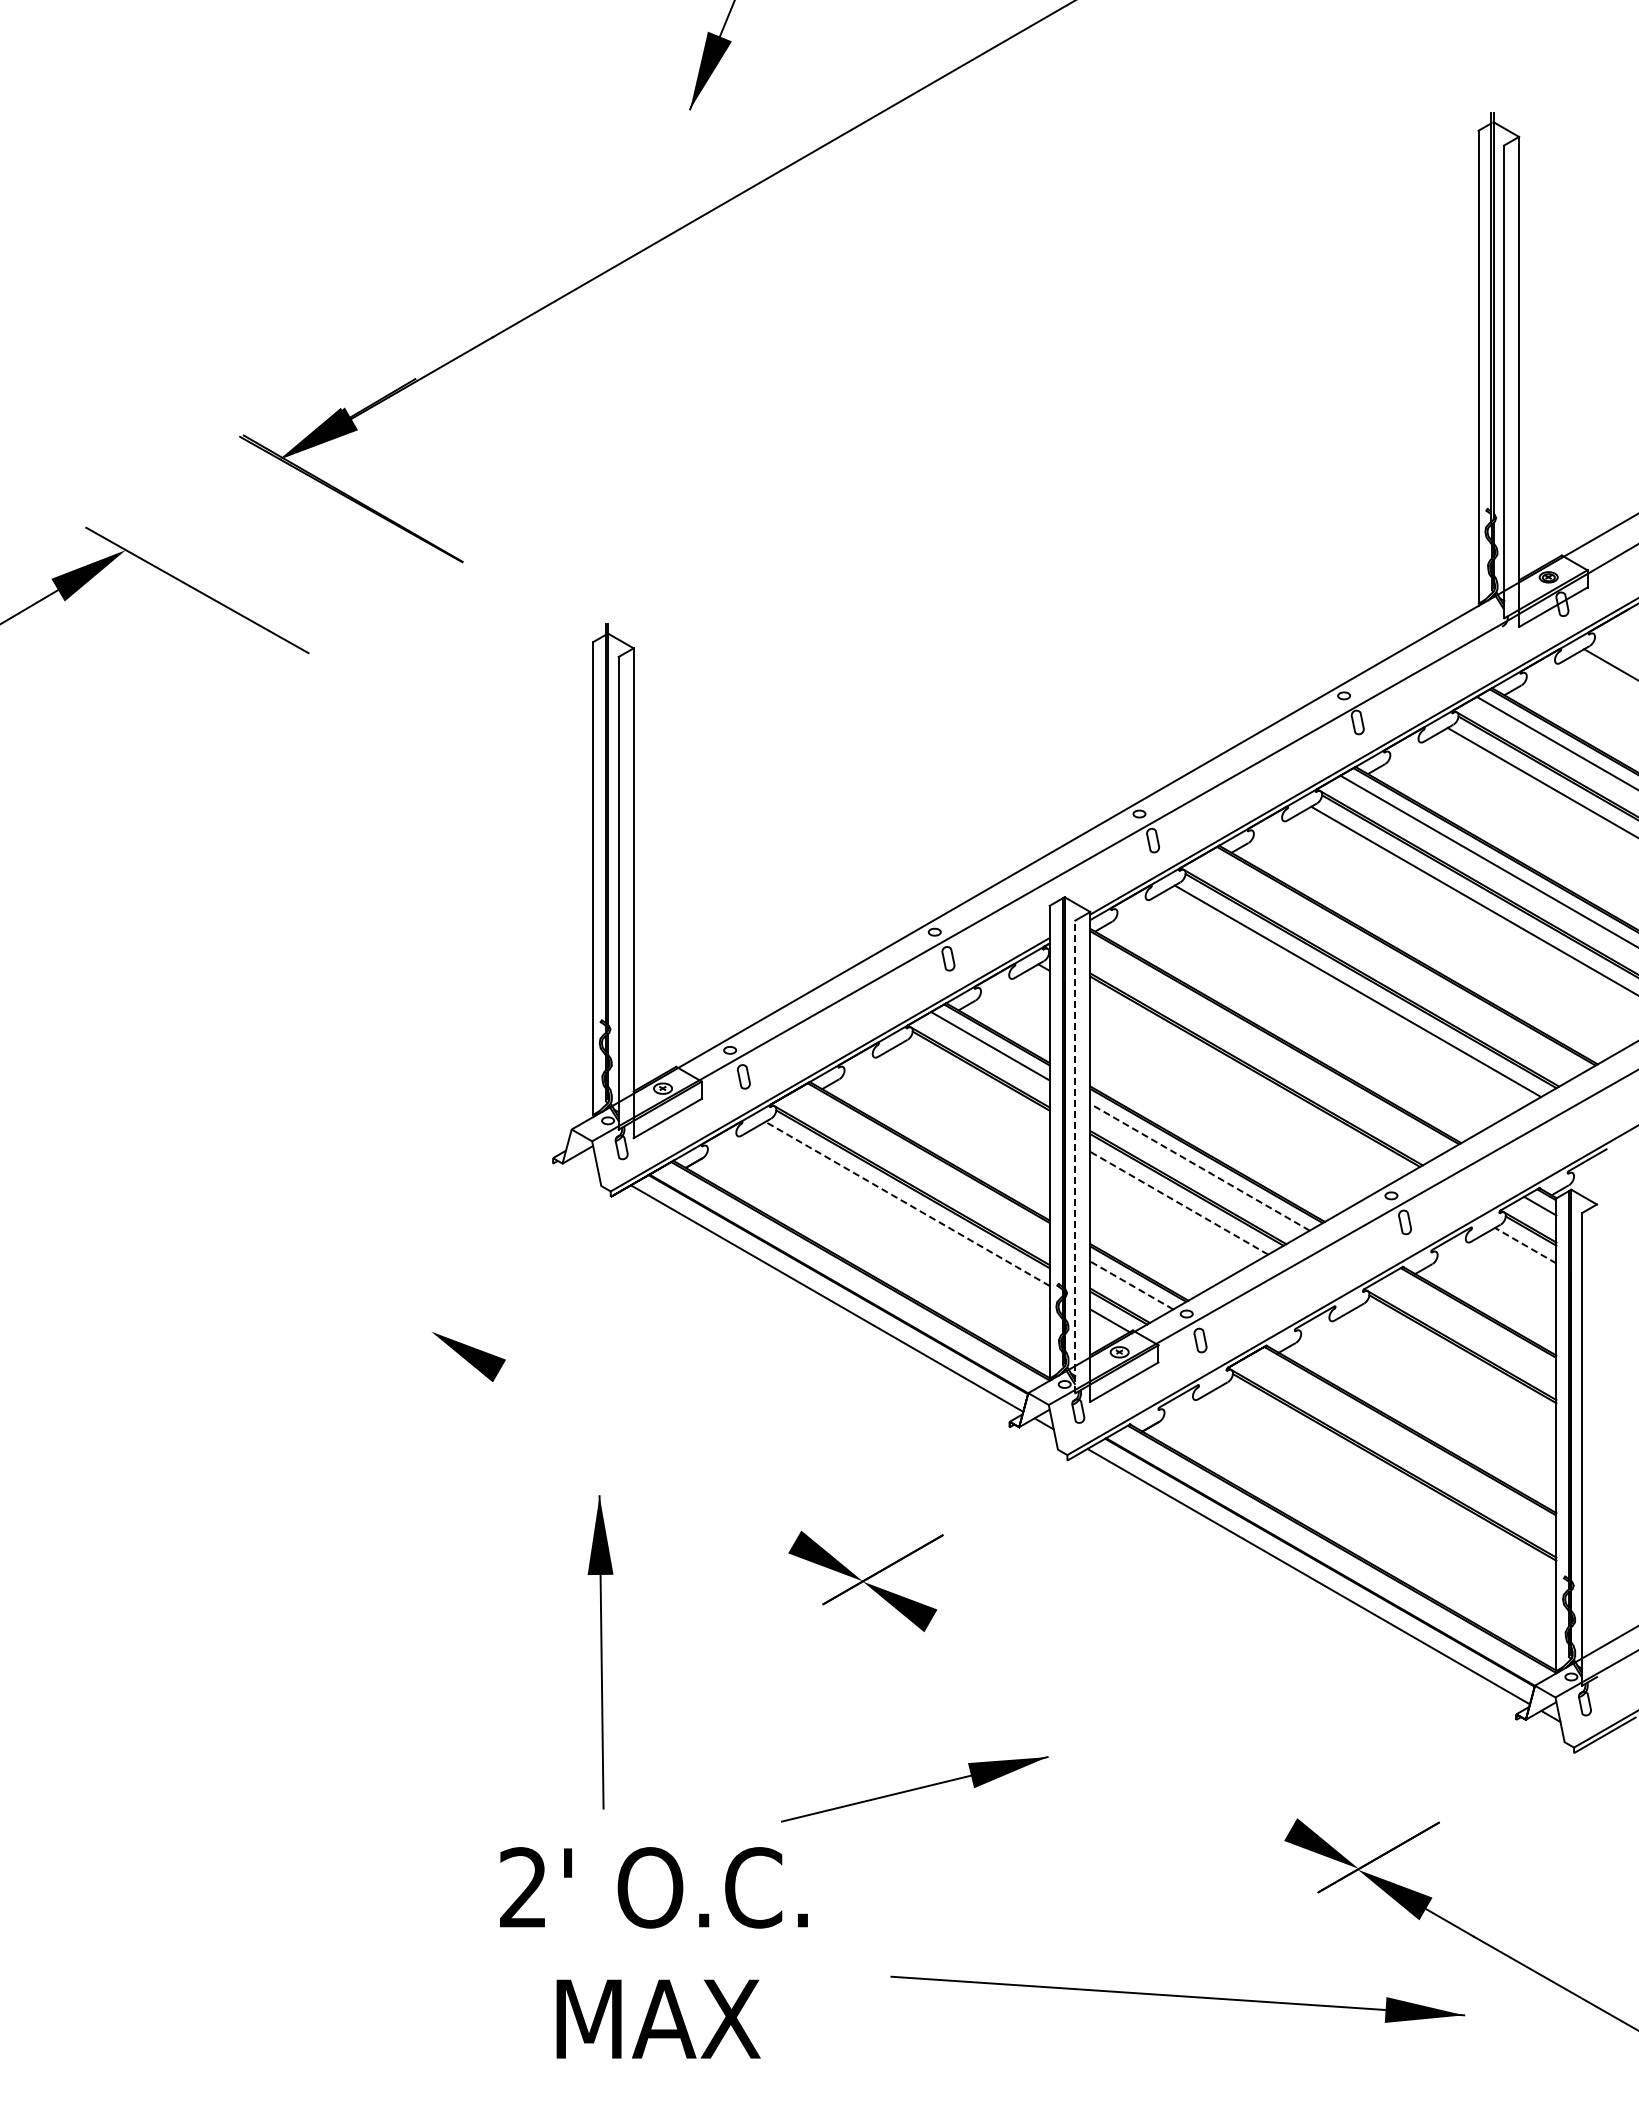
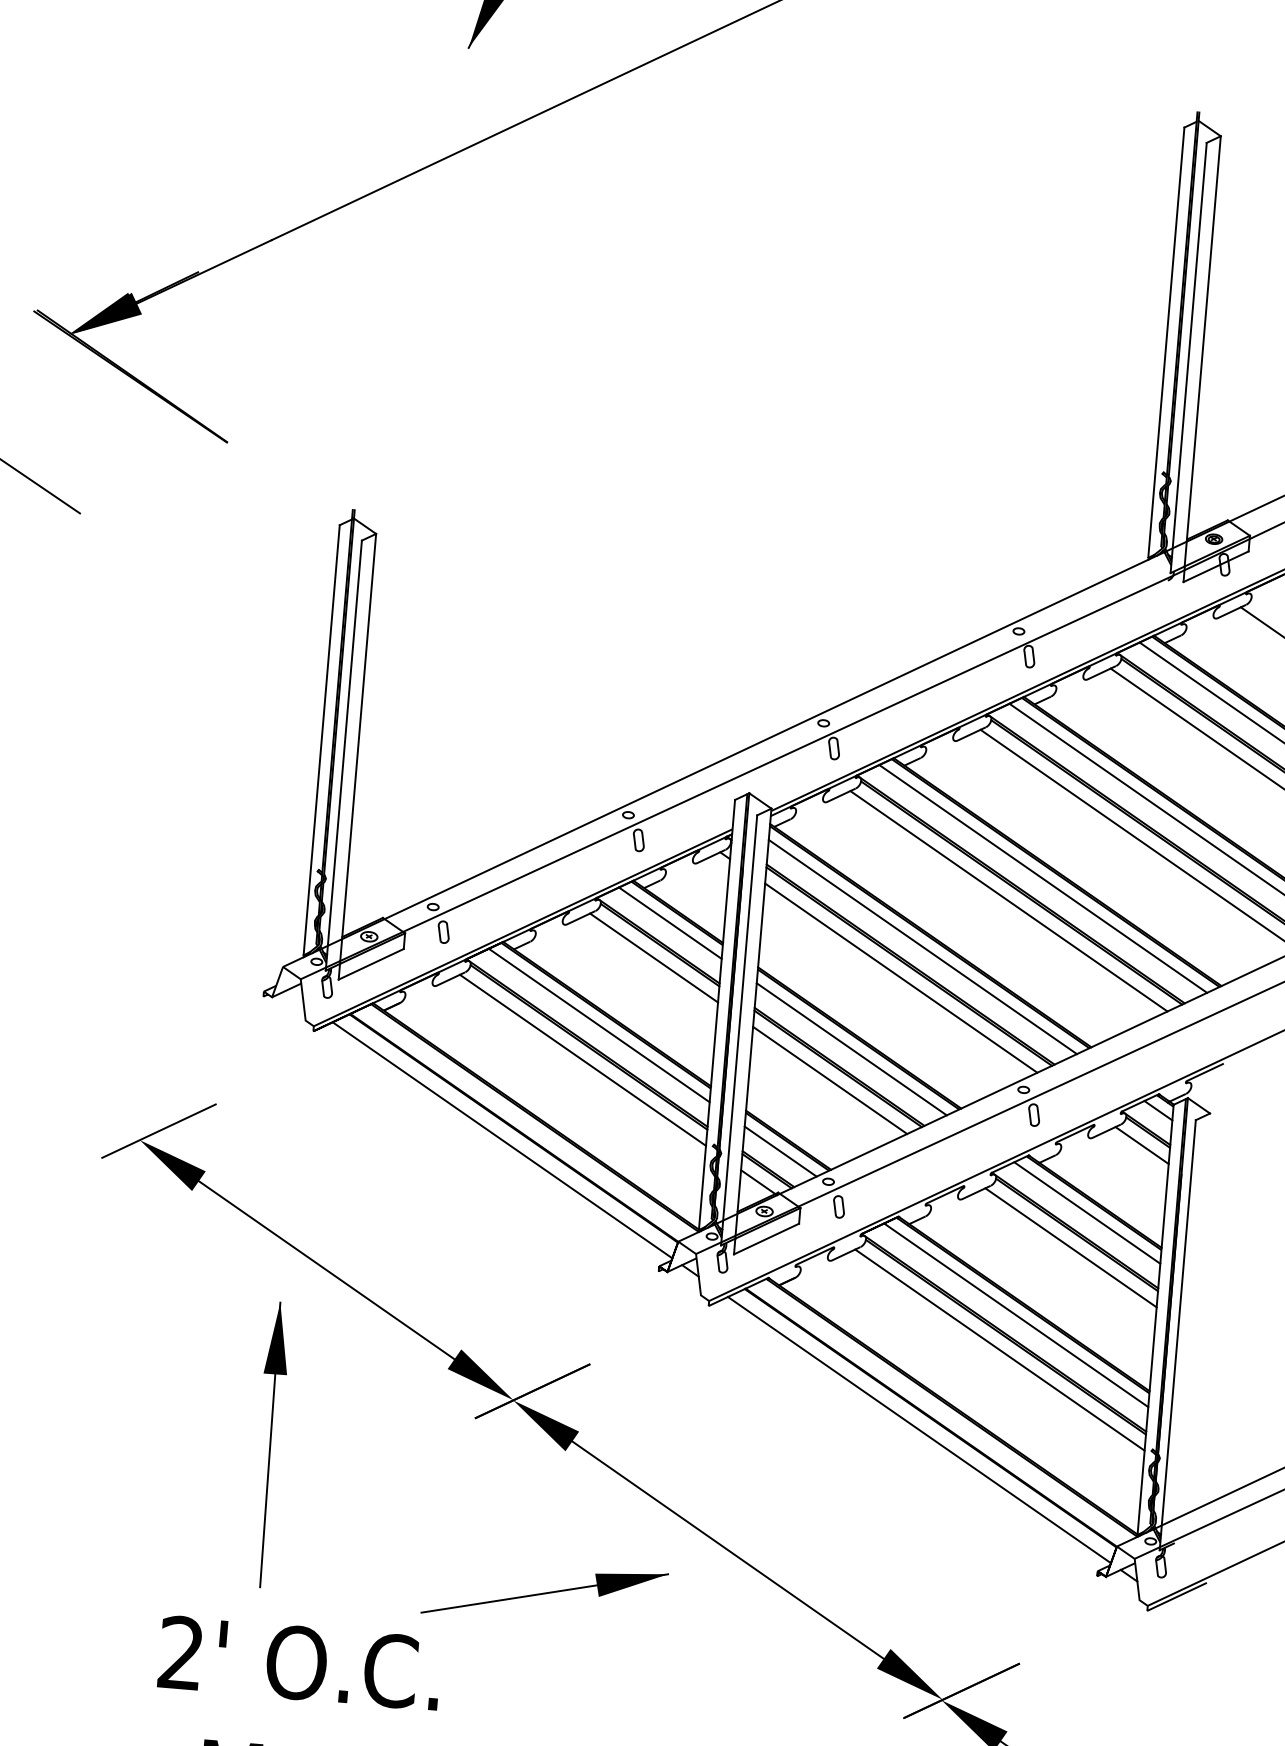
line: (1392, 963) -> (1042, 878), added
line: (1268, 1048) -> (923, 946), added
line: (1247, 1084) -> (901, 977), added
line: (975, 1085) -> (653, 957), added
line: (1075, 1156) -> (739, 1029), dashed -> solid
line: (921, 1164) -> (598, 1025), added
line: (1200, 1167) -> (852, 1049), dashed -> solid
line: (907, 1203) -> (582, 1059), dashed -> solid
line: (1179, 1203) -> (830, 1080), dashed -> solid
line: (1525, 1245) -> (1141, 1145), dashed -> solid
line: (1131, 1285) -> (780, 1151), dashed -> solid
line: (450, 1319) -> (158, 1130), added
line: (1471, 1324) -> (1086, 1213), added
line: (1457, 1363) -> (1071, 1247), added
line: (1403, 1442) -> (1015, 1315), added
line: (646, 1456) -> (326, 1270), added
line: (1389, 1481) -> (1000, 1349), added
line: (1110, 1724) -> (727, 1549), added

